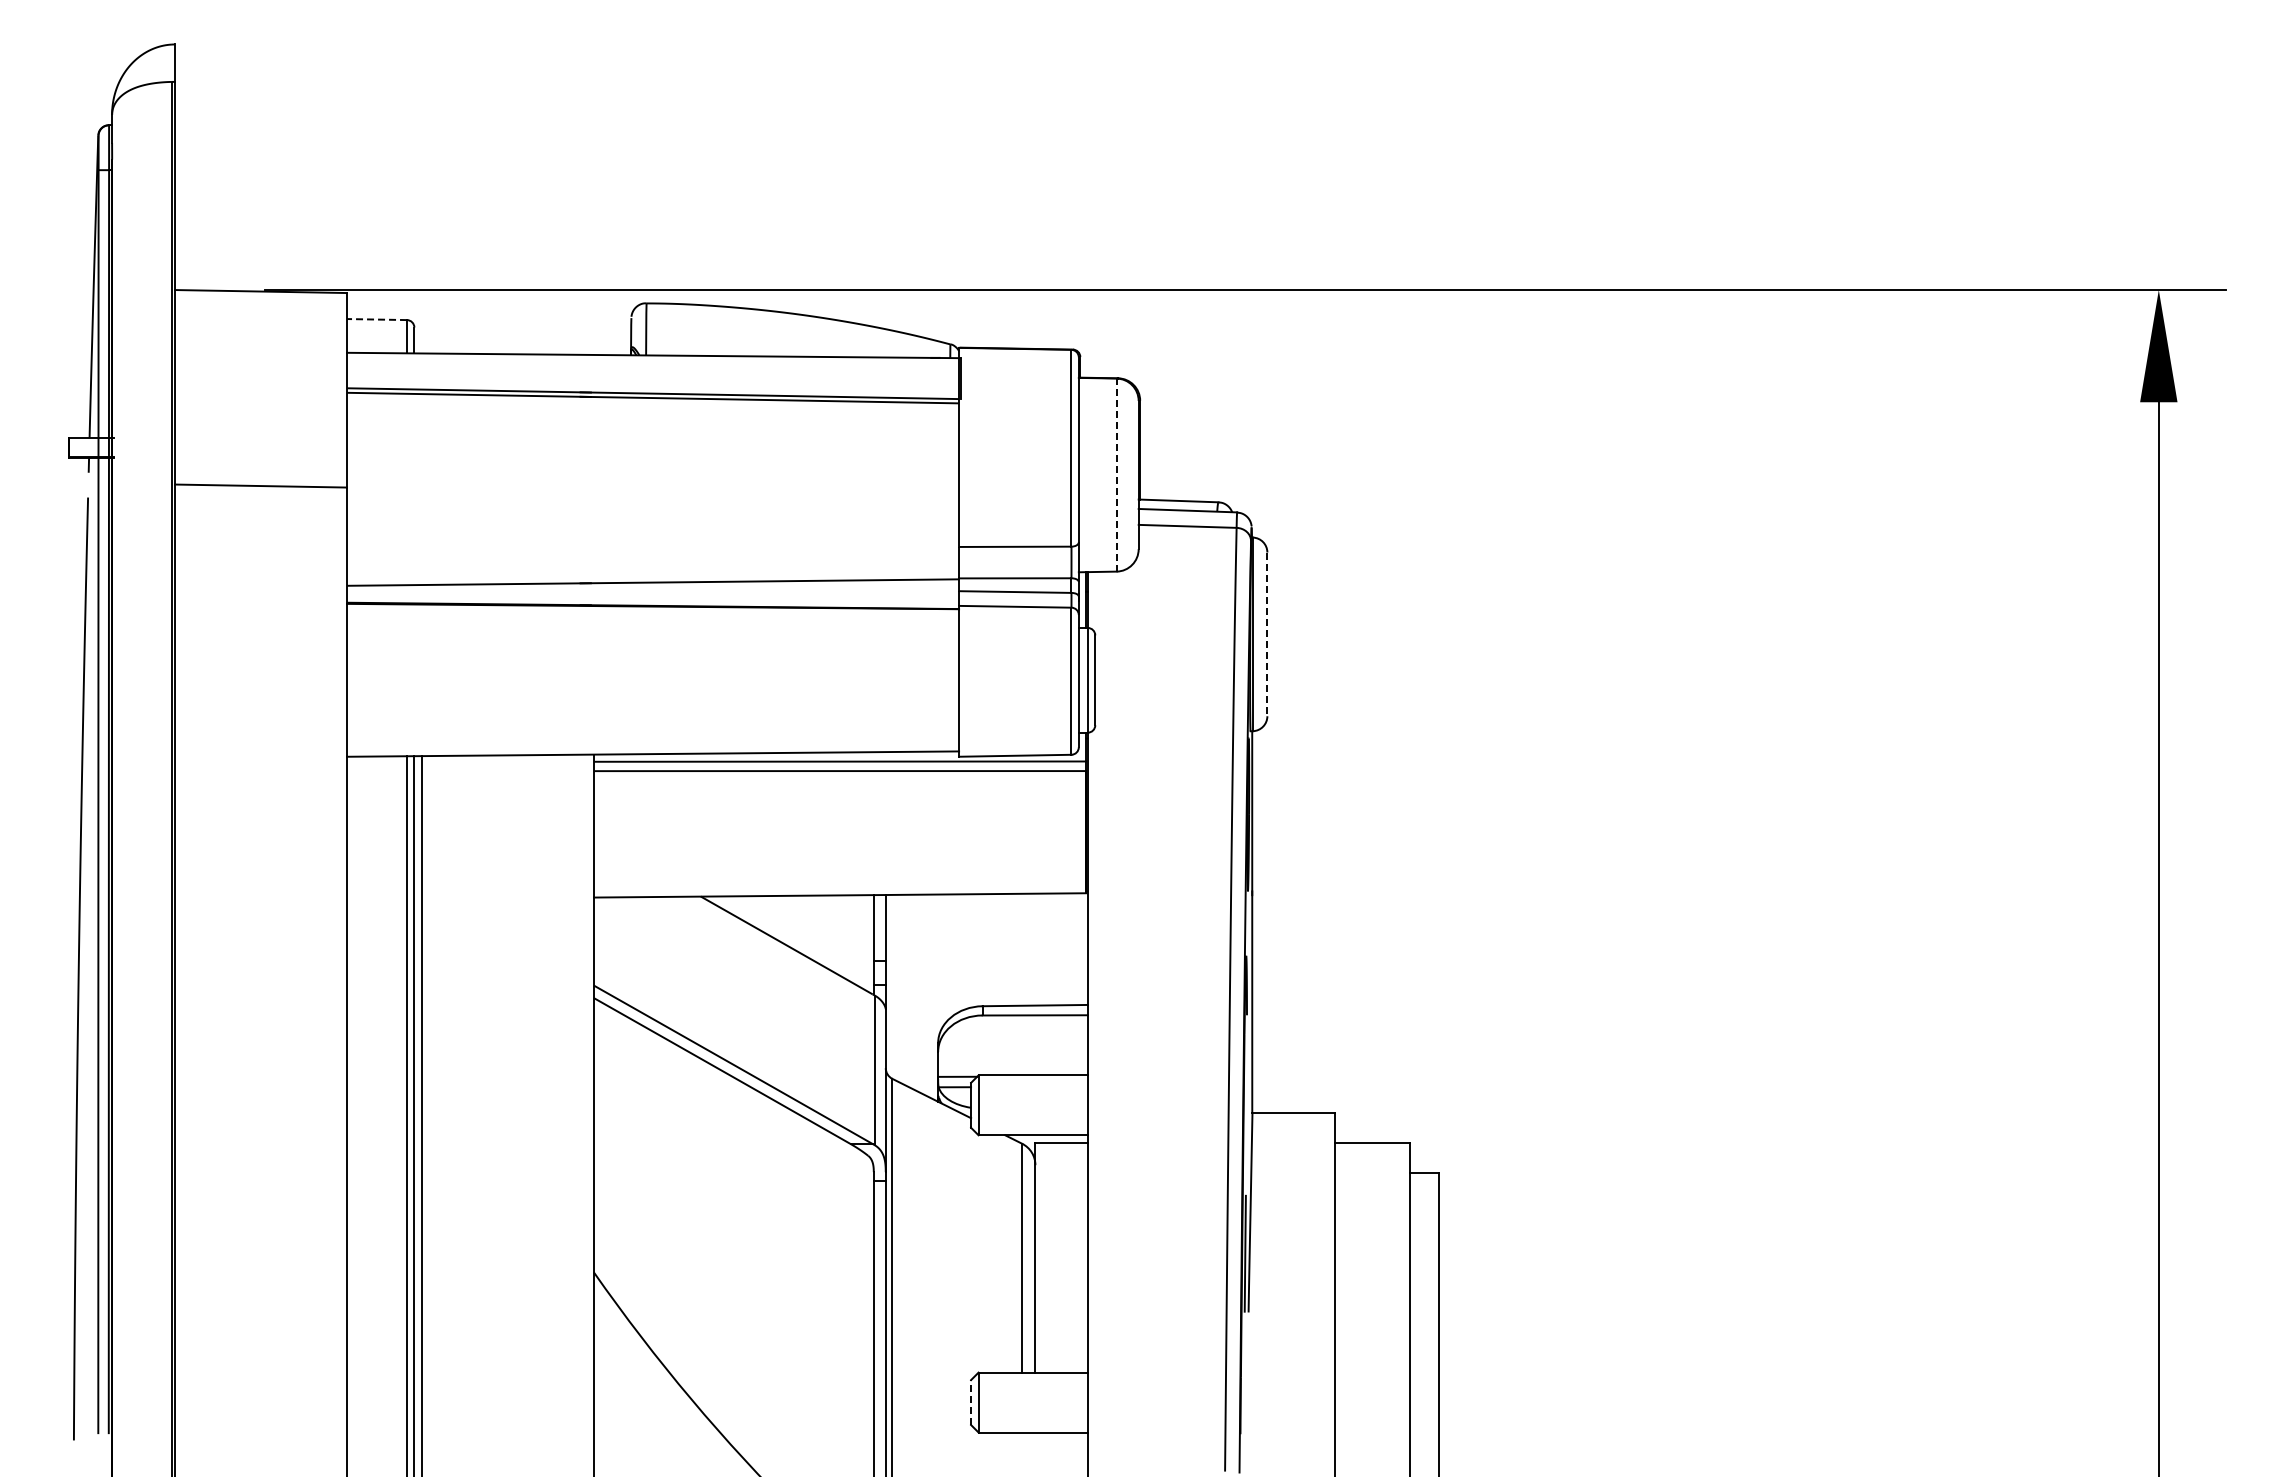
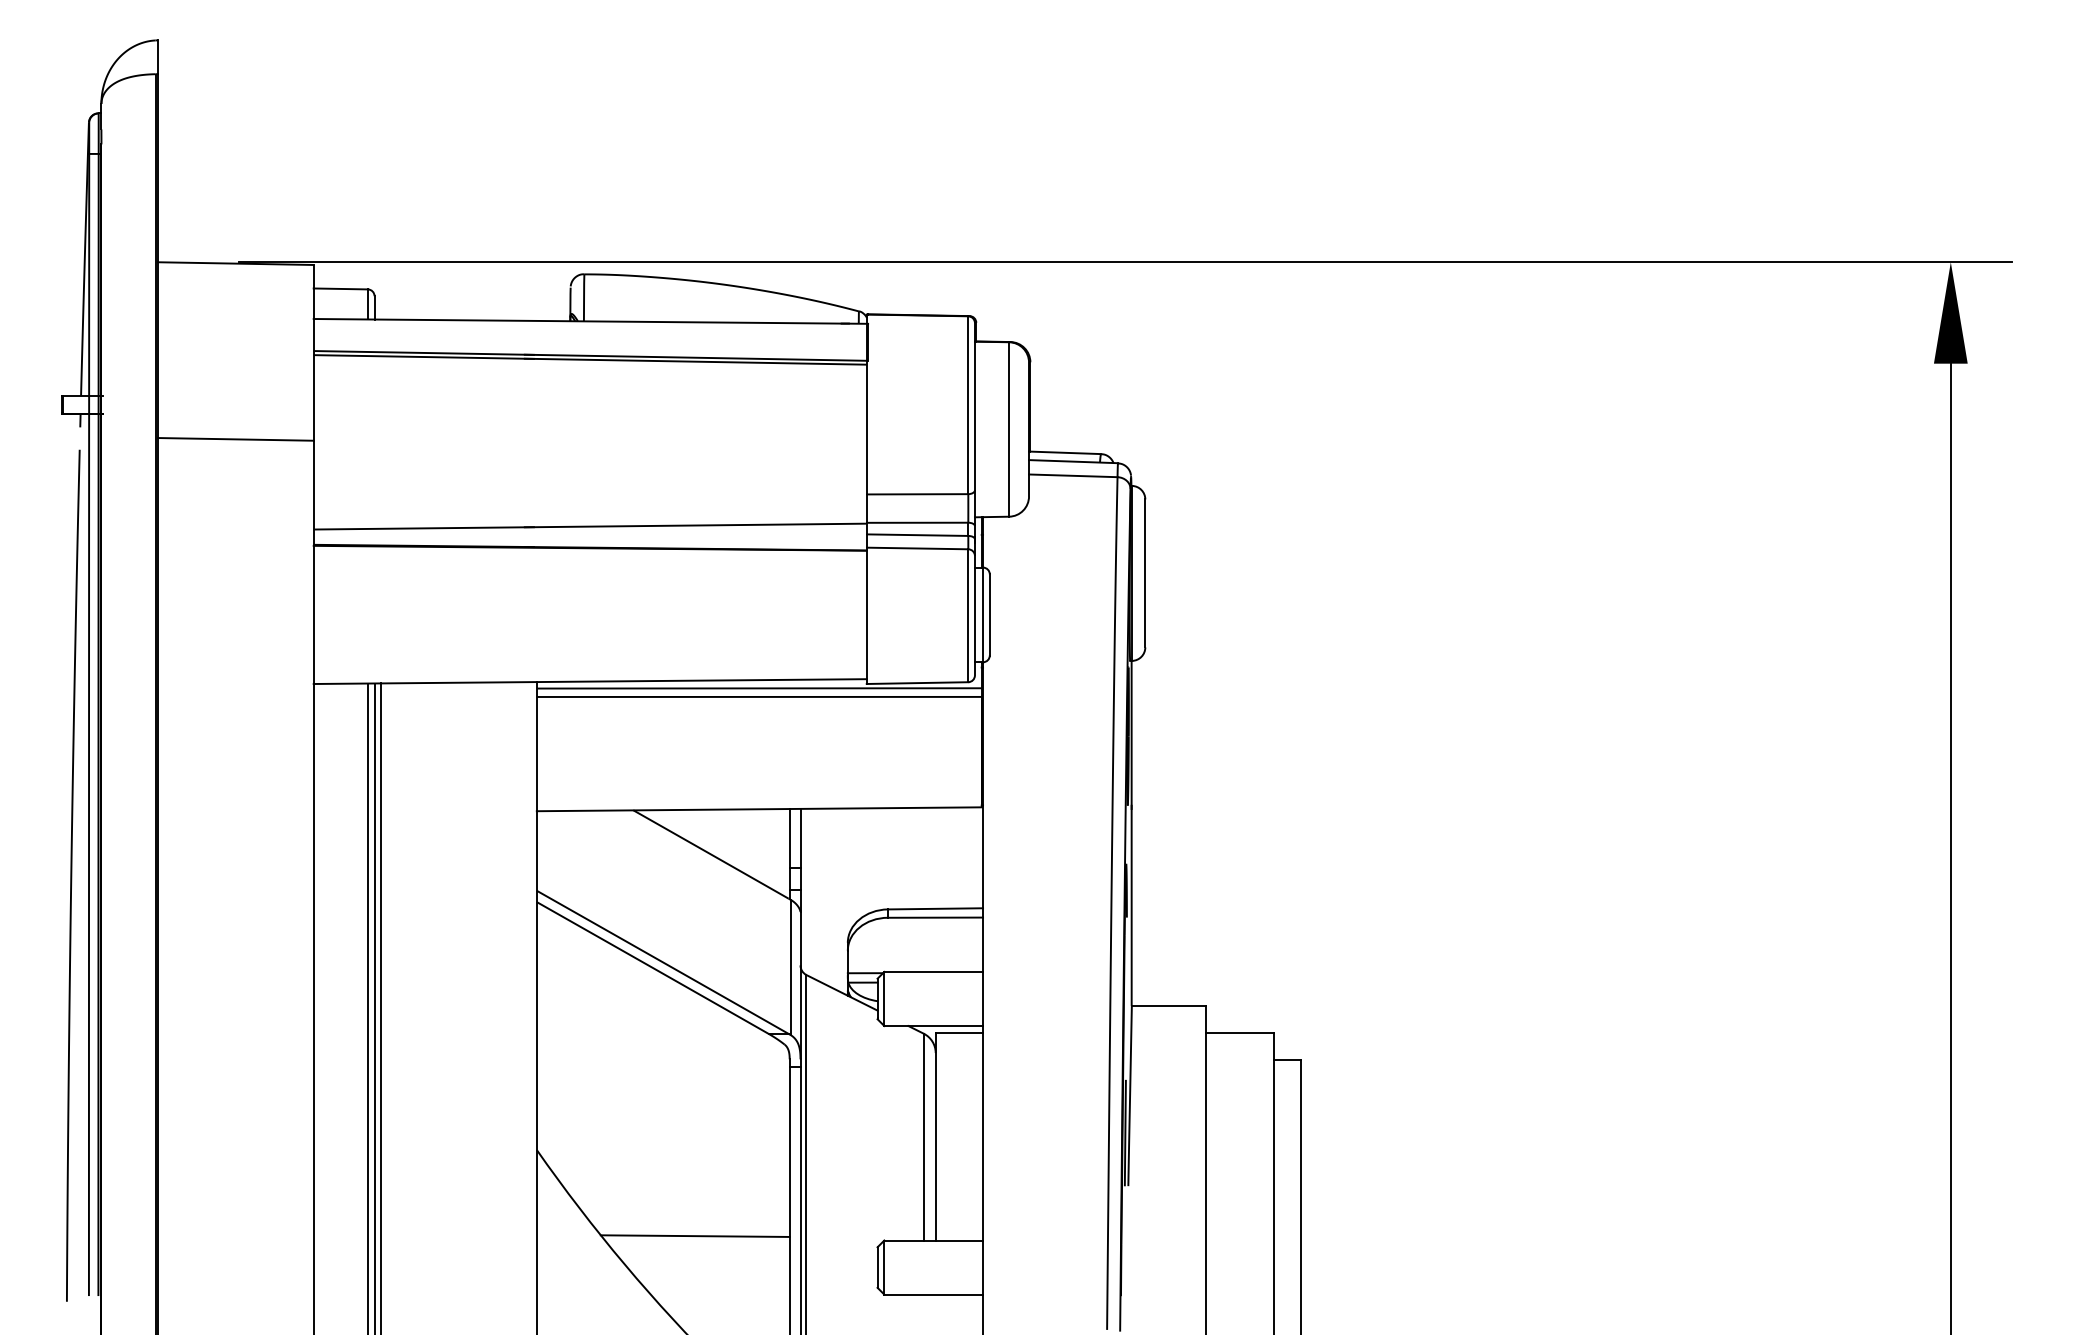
line: (376, 319) -> (340, 288), dashed -> solid
line: (1116, 475) -> (1008, 429), dashed -> solid
line: (1267, 634) -> (1145, 573), dashed -> solid
line: (768, 1367) -> (694, 1235), added
line: (971, 1402) -> (877, 1267), dashed -> solid

